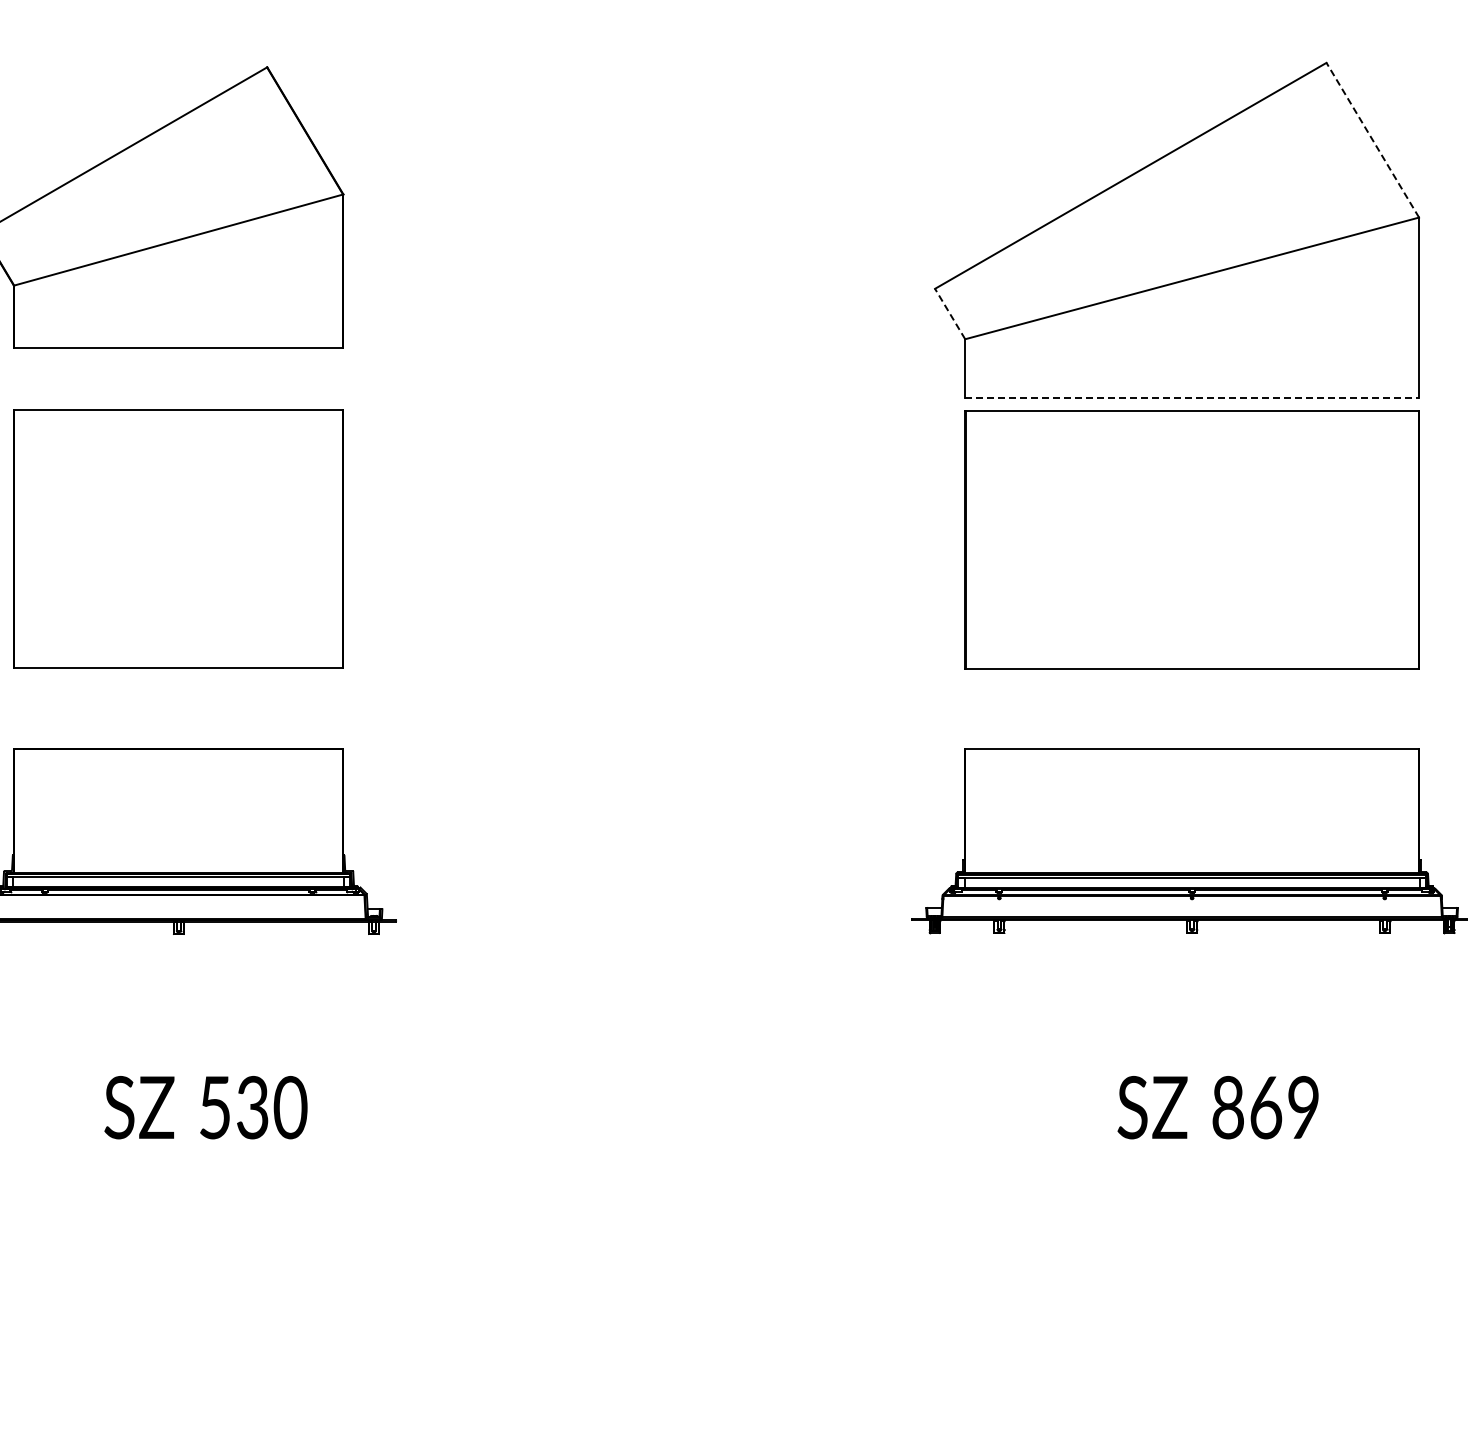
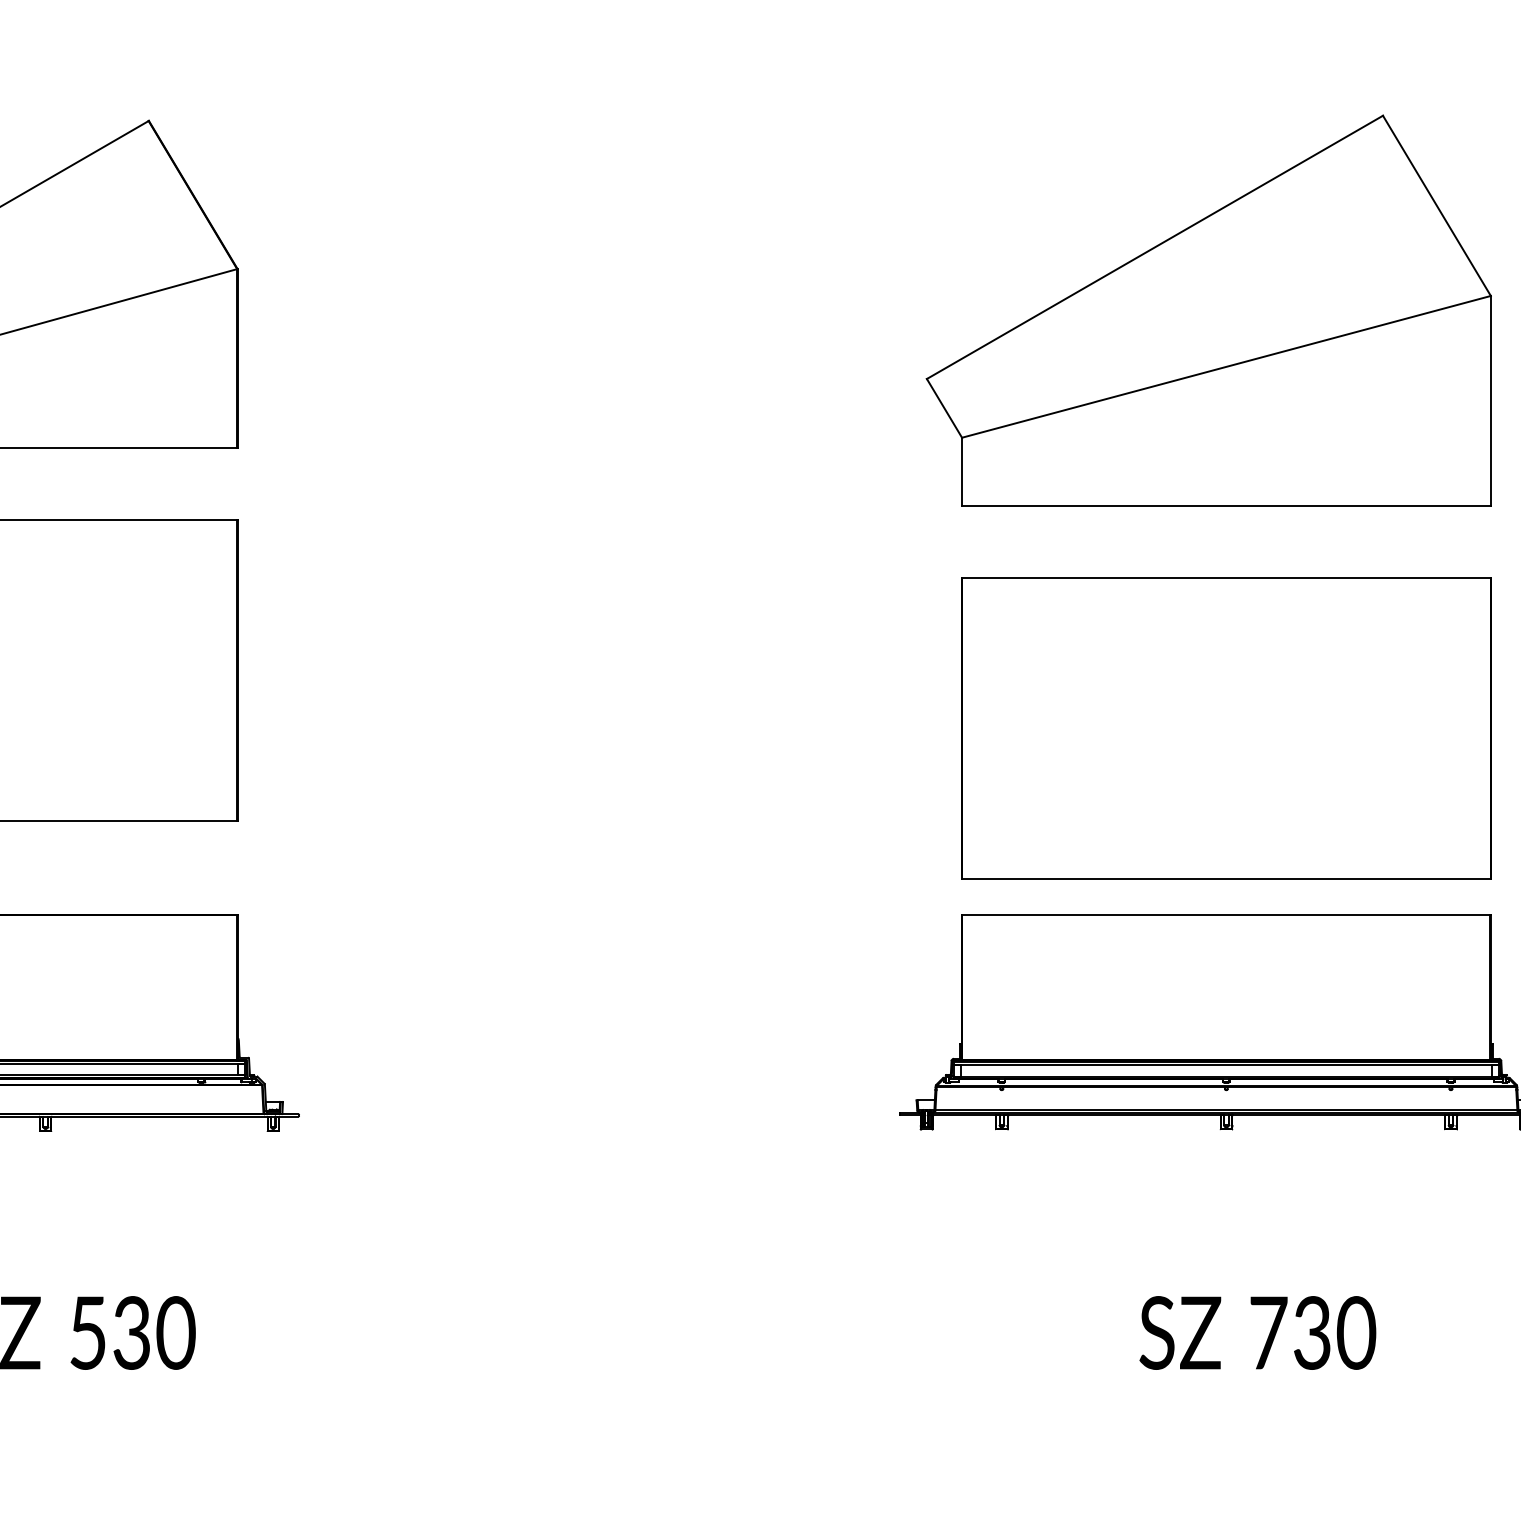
line: (1372, 139) -> (1436, 205), dashed -> solid
line: (949, 313) -> (943, 407), dashed -> solid
line: (1192, 397) -> (1226, 505), dashed -> solid
part: (1191, 539) -> (1225, 728), moved
text: (1266, 1107) -> (1313, 1332), 869 -> 730

